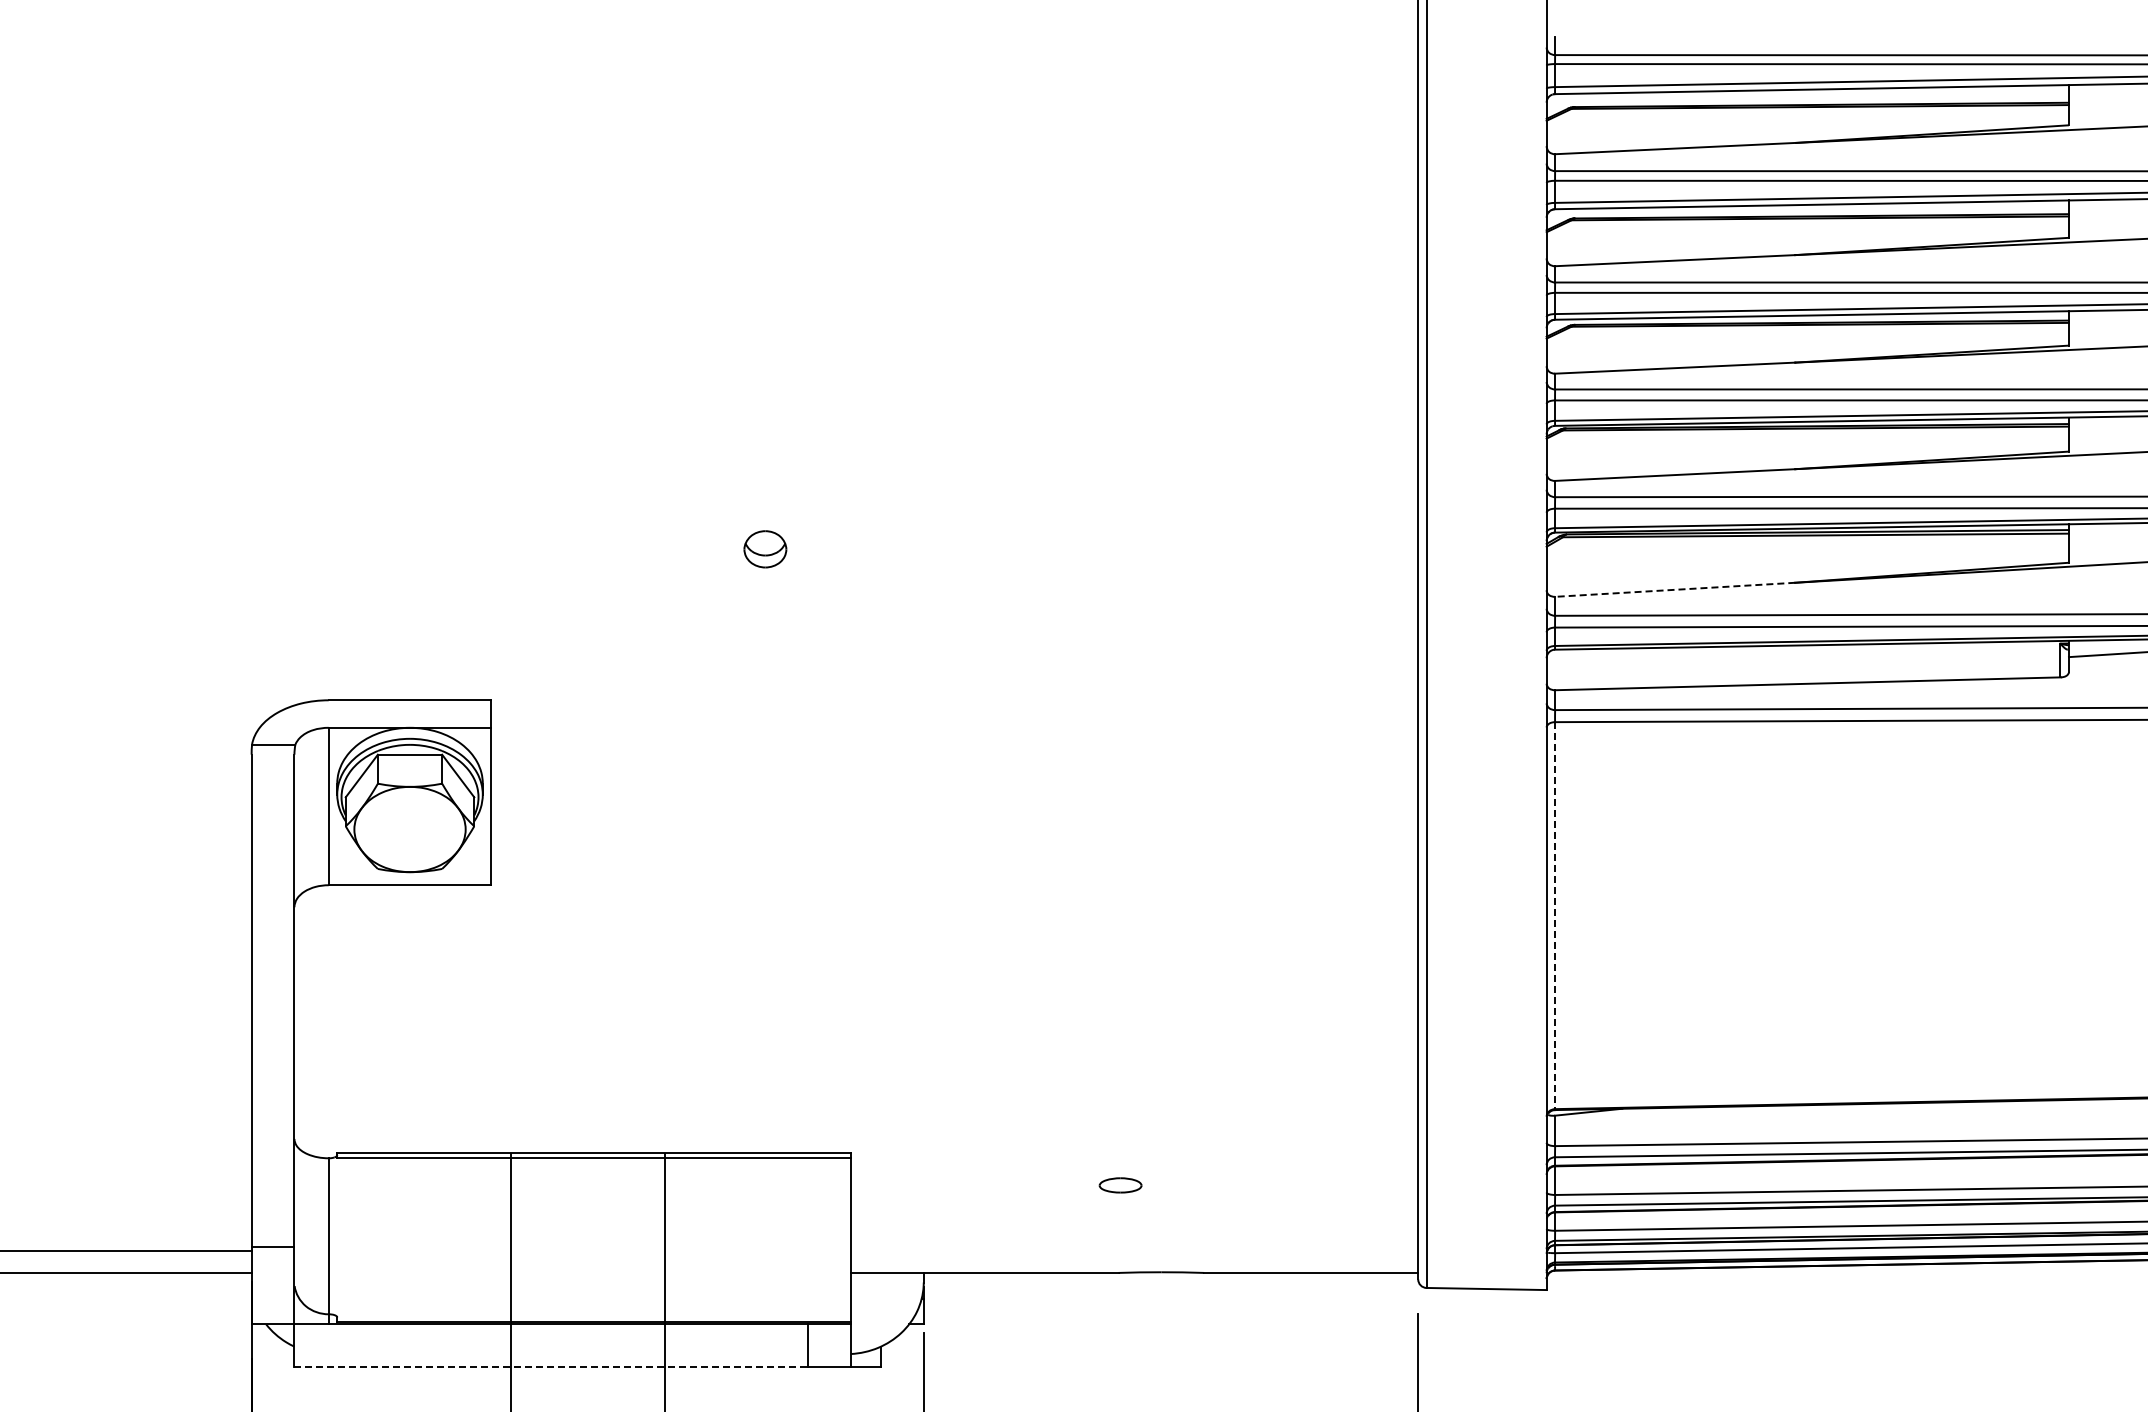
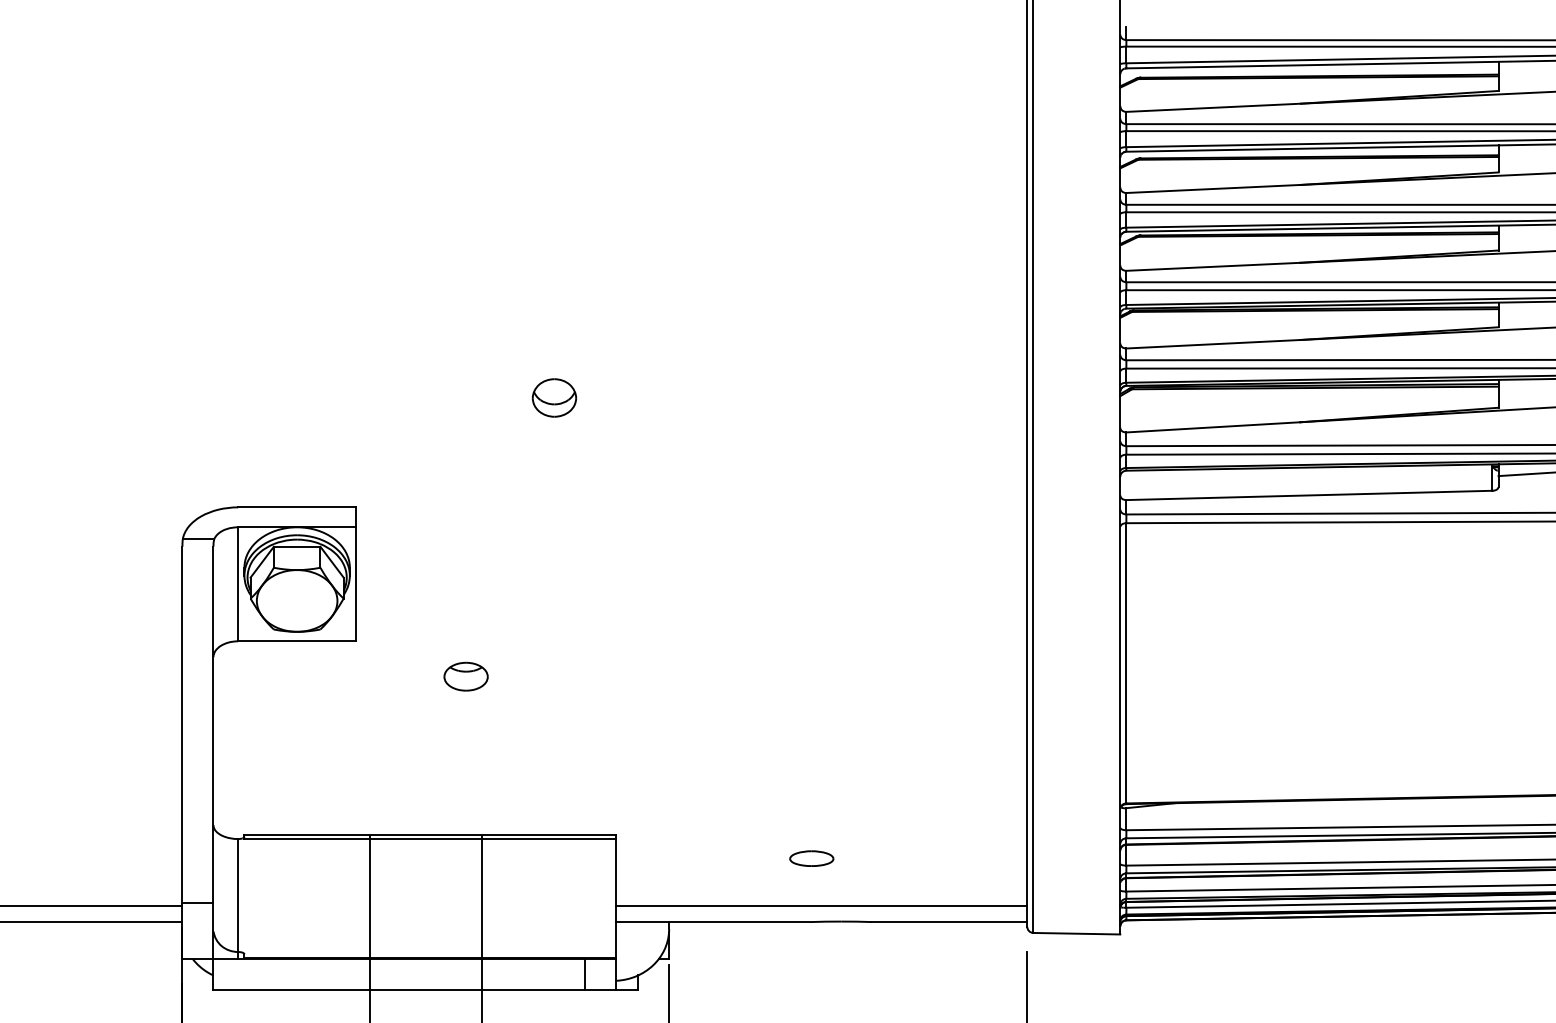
part: (765, 549) -> (554, 398), size x1.43
line: (1674, 589) -> (1212, 427), dashed -> solid
line: (1555, 916) -> (1126, 663), dashed -> solid
part: (643, 934) -> (466, 676), added
part: (1120, 1185) -> (811, 858), size x1.43
line: (1134, 1250) -> (821, 905), added
line: (551, 1367) -> (399, 990), dashed -> solid

